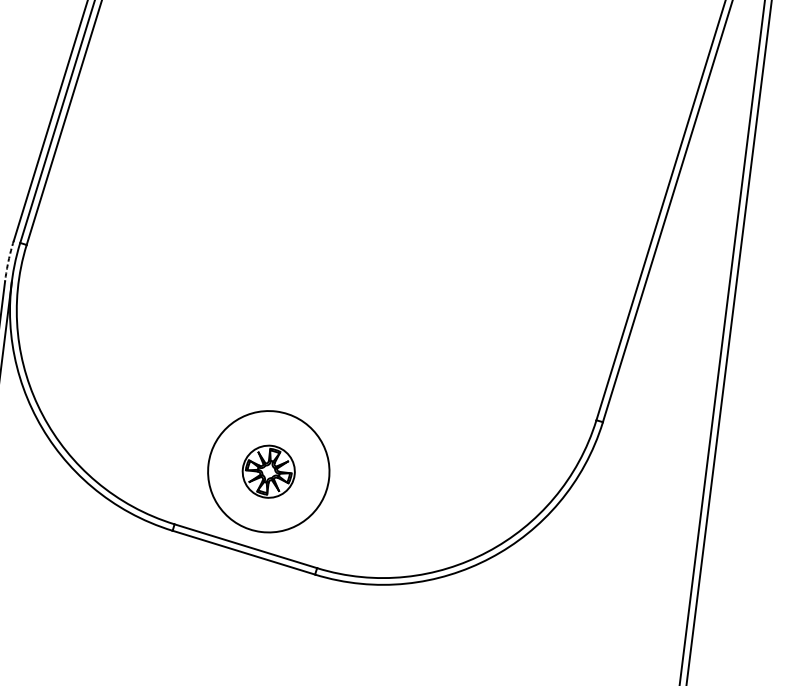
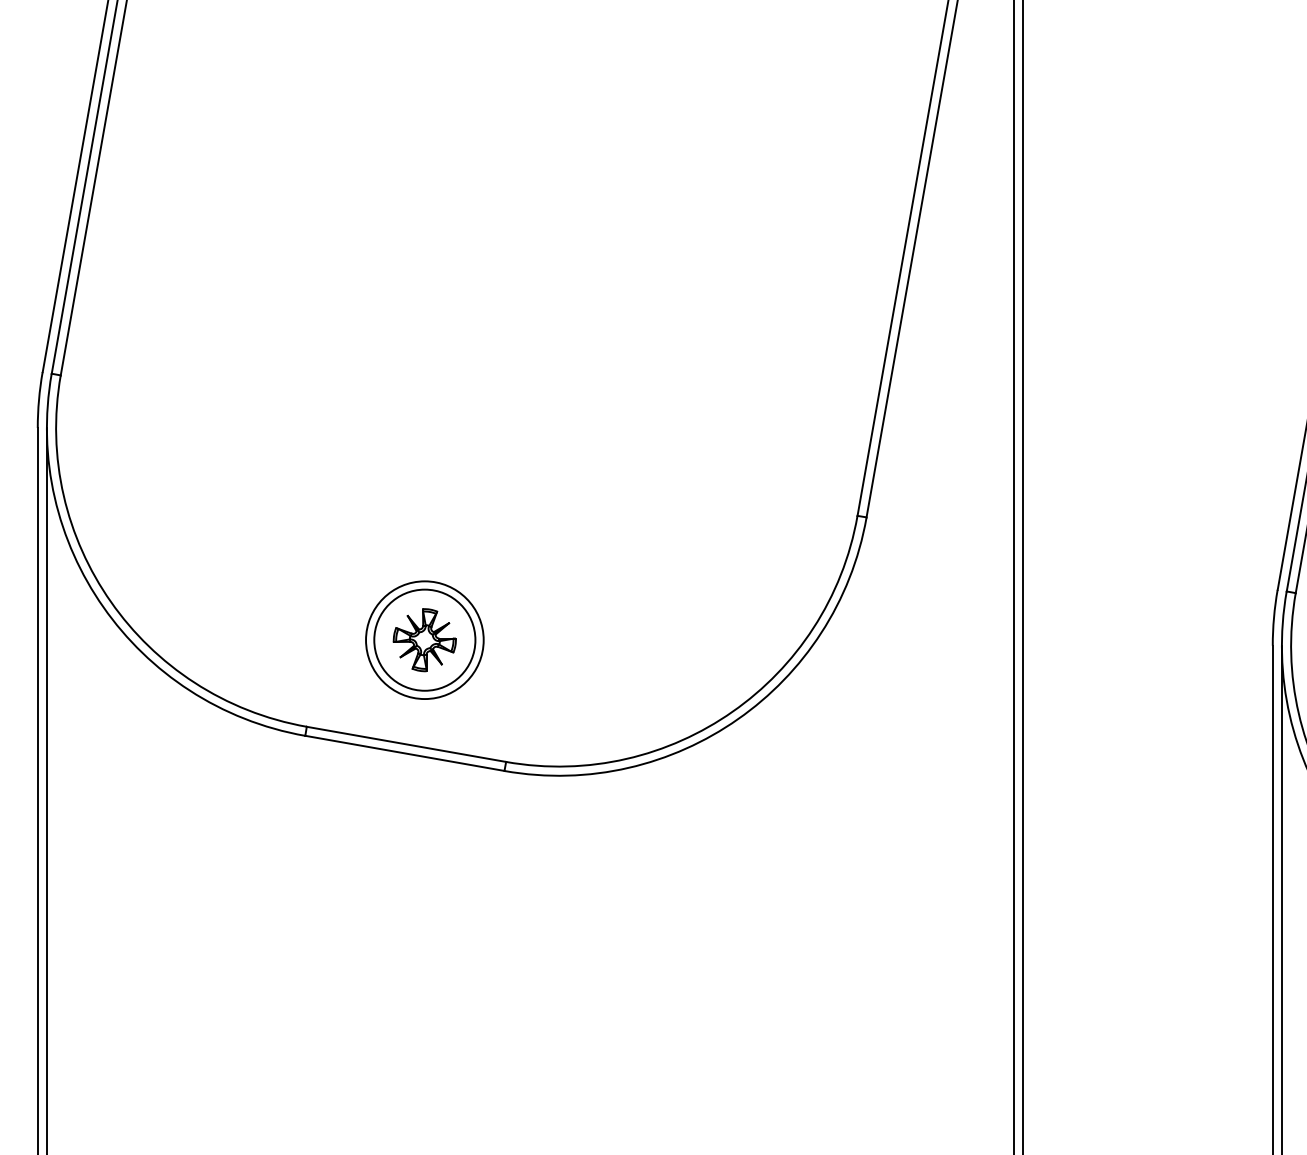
arc: (8, 260) -> (39, 399), dashed -> solid
circle: (268, 471) -> (424, 639), size x1.43
circle: (268, 471) -> (424, 640), size x0.71

